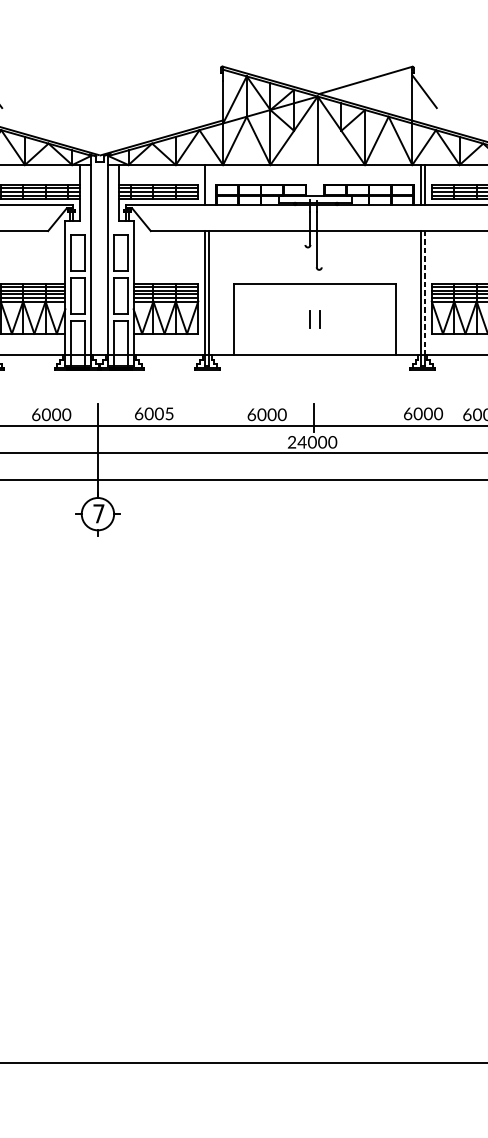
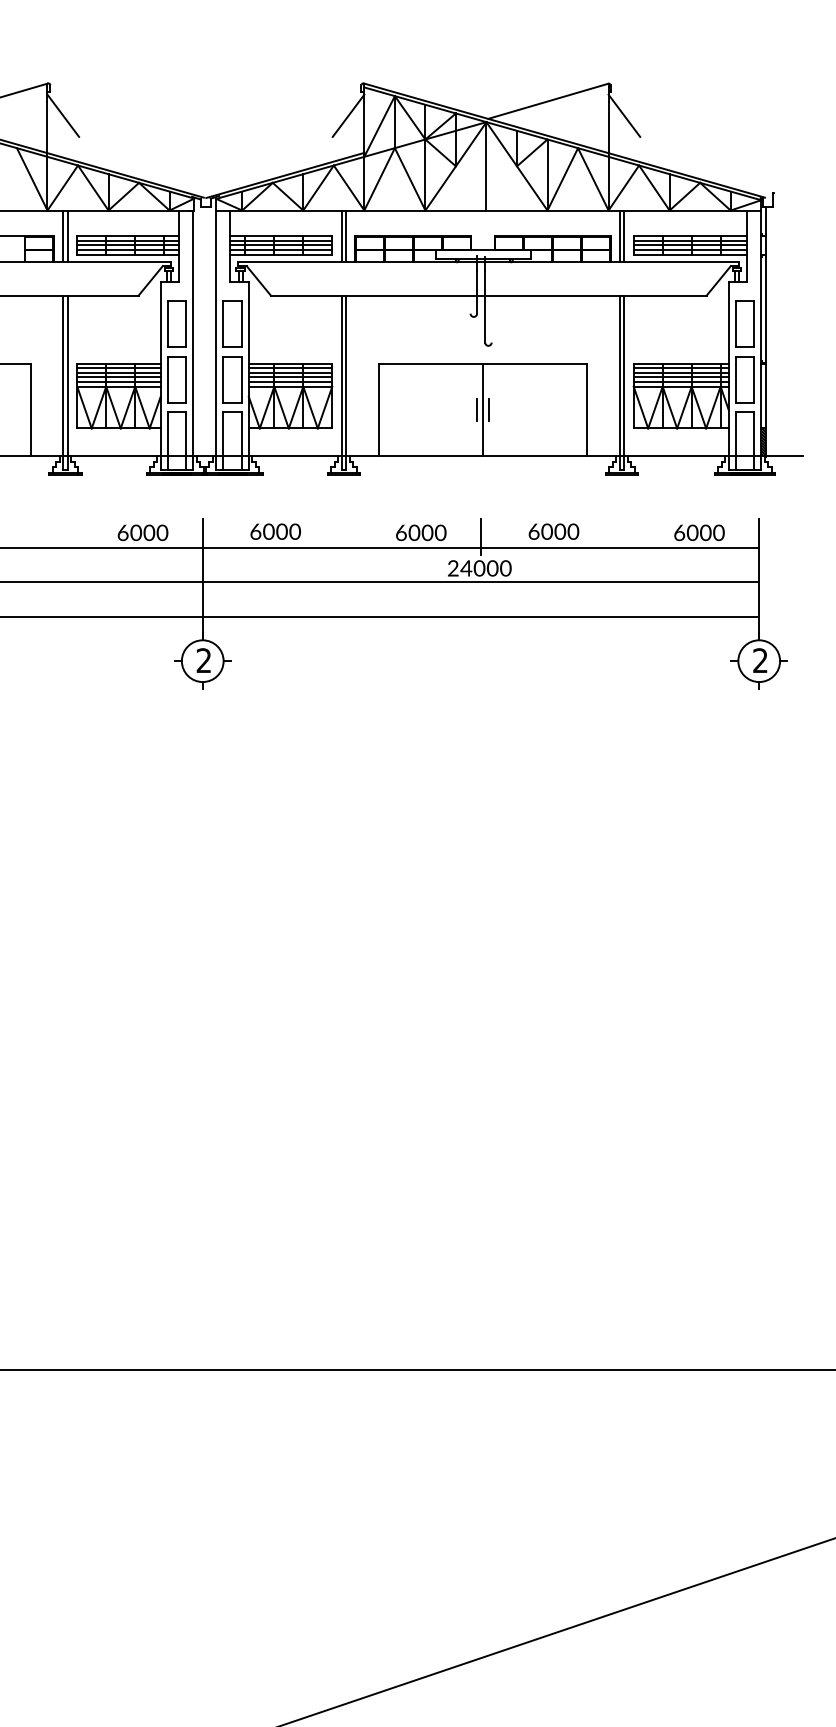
line: (210, 91) -> (348, 115), added
line: (209, 185) -> (346, 236), added
line: (424, 292) -> (624, 375), dashed -> solid
line: (315, 319) -> (483, 409), added
text: (169, 413) -> (295, 531), 6005 -> 6000
text: (423, 413) -> (553, 531), moved
text: (98, 513) -> (203, 660), 7 -> 2

